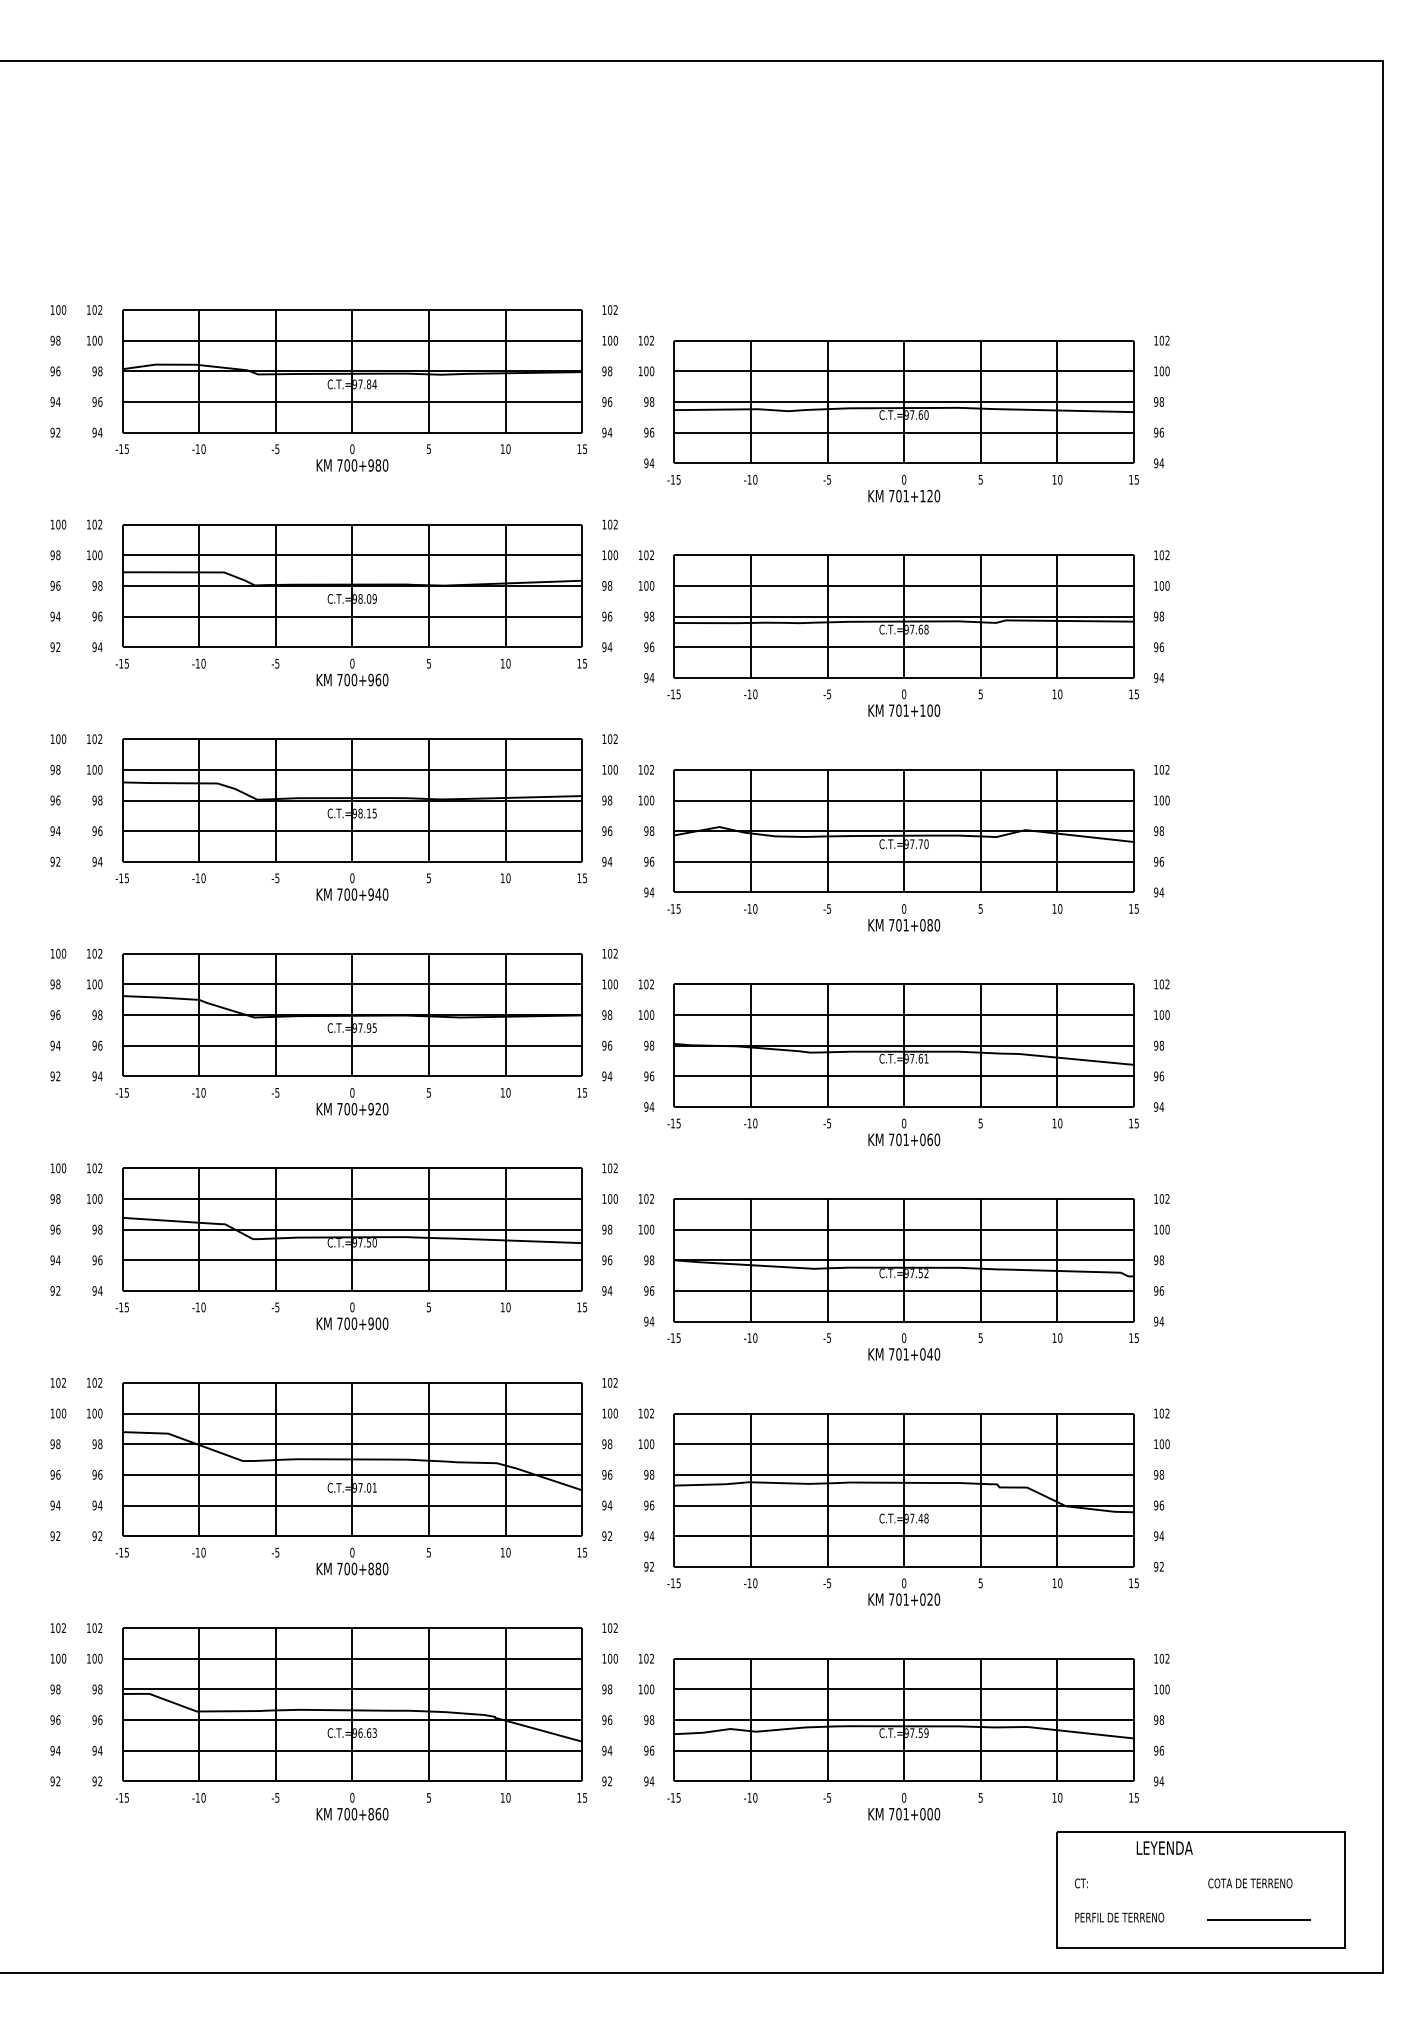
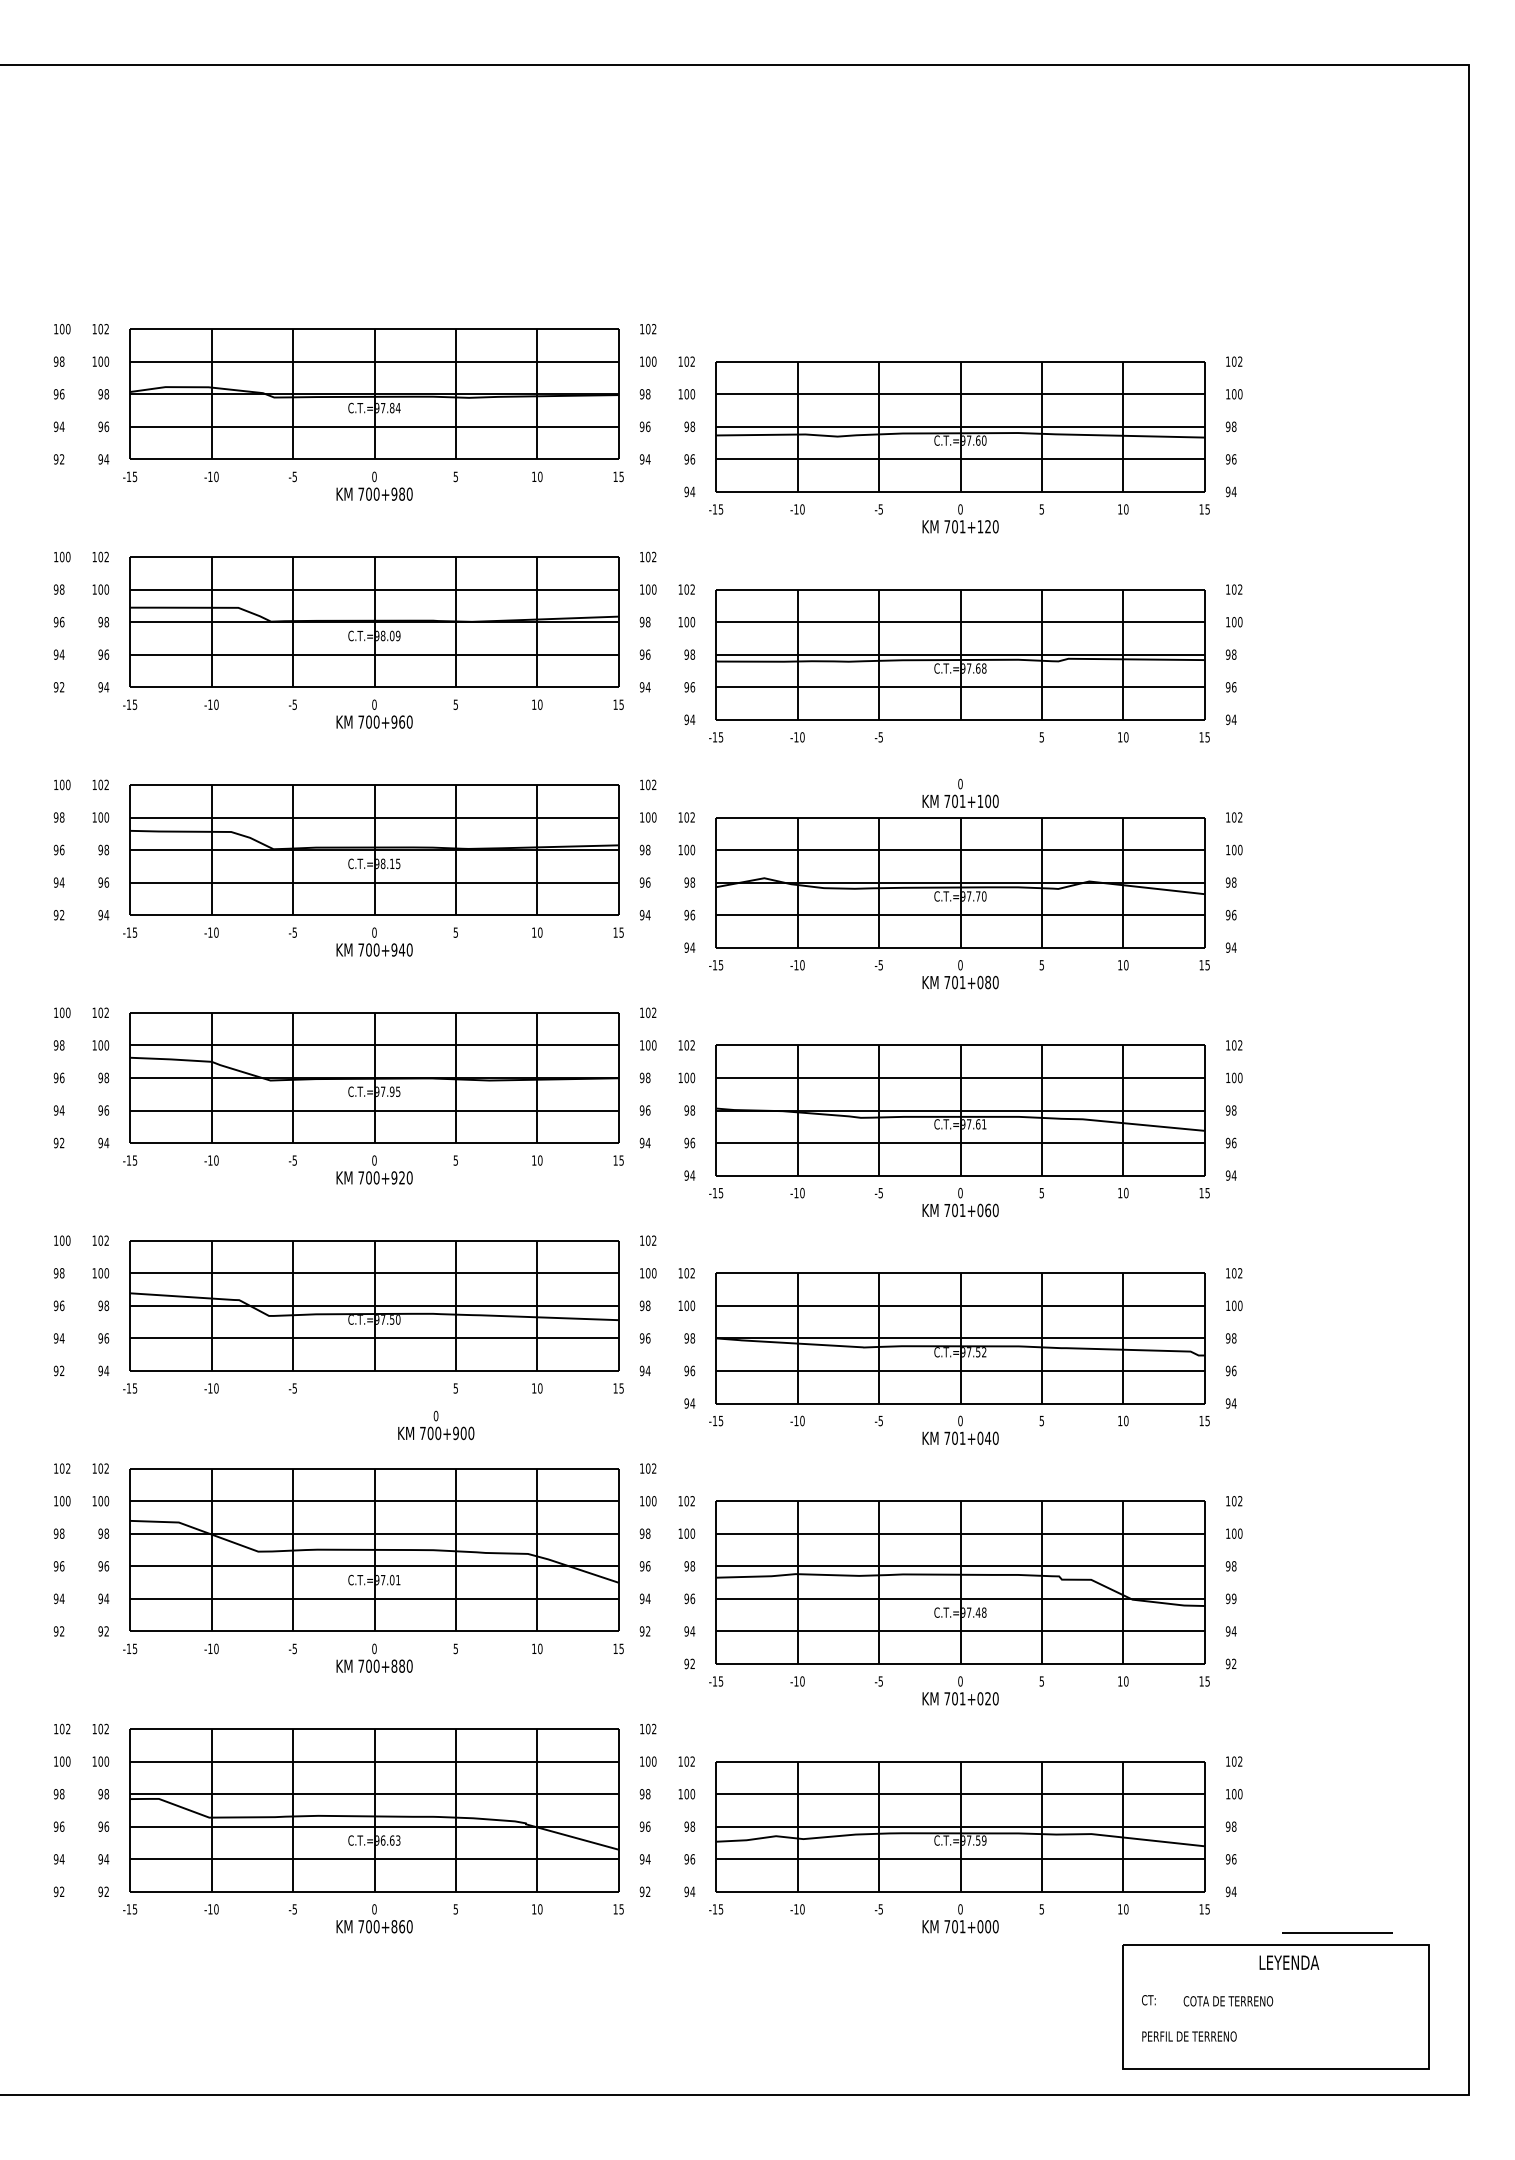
text: (904, 702) -> (960, 792), moved
text: (352, 1315) -> (436, 1424), moved
text: (1161, 1505) -> (1233, 1598), 96 -> 99
text: (1164, 1847) -> (1289, 1962), moved
text: (1250, 1883) -> (1228, 2001), moved
line: (1258, 1919) -> (1336, 1932), moved

